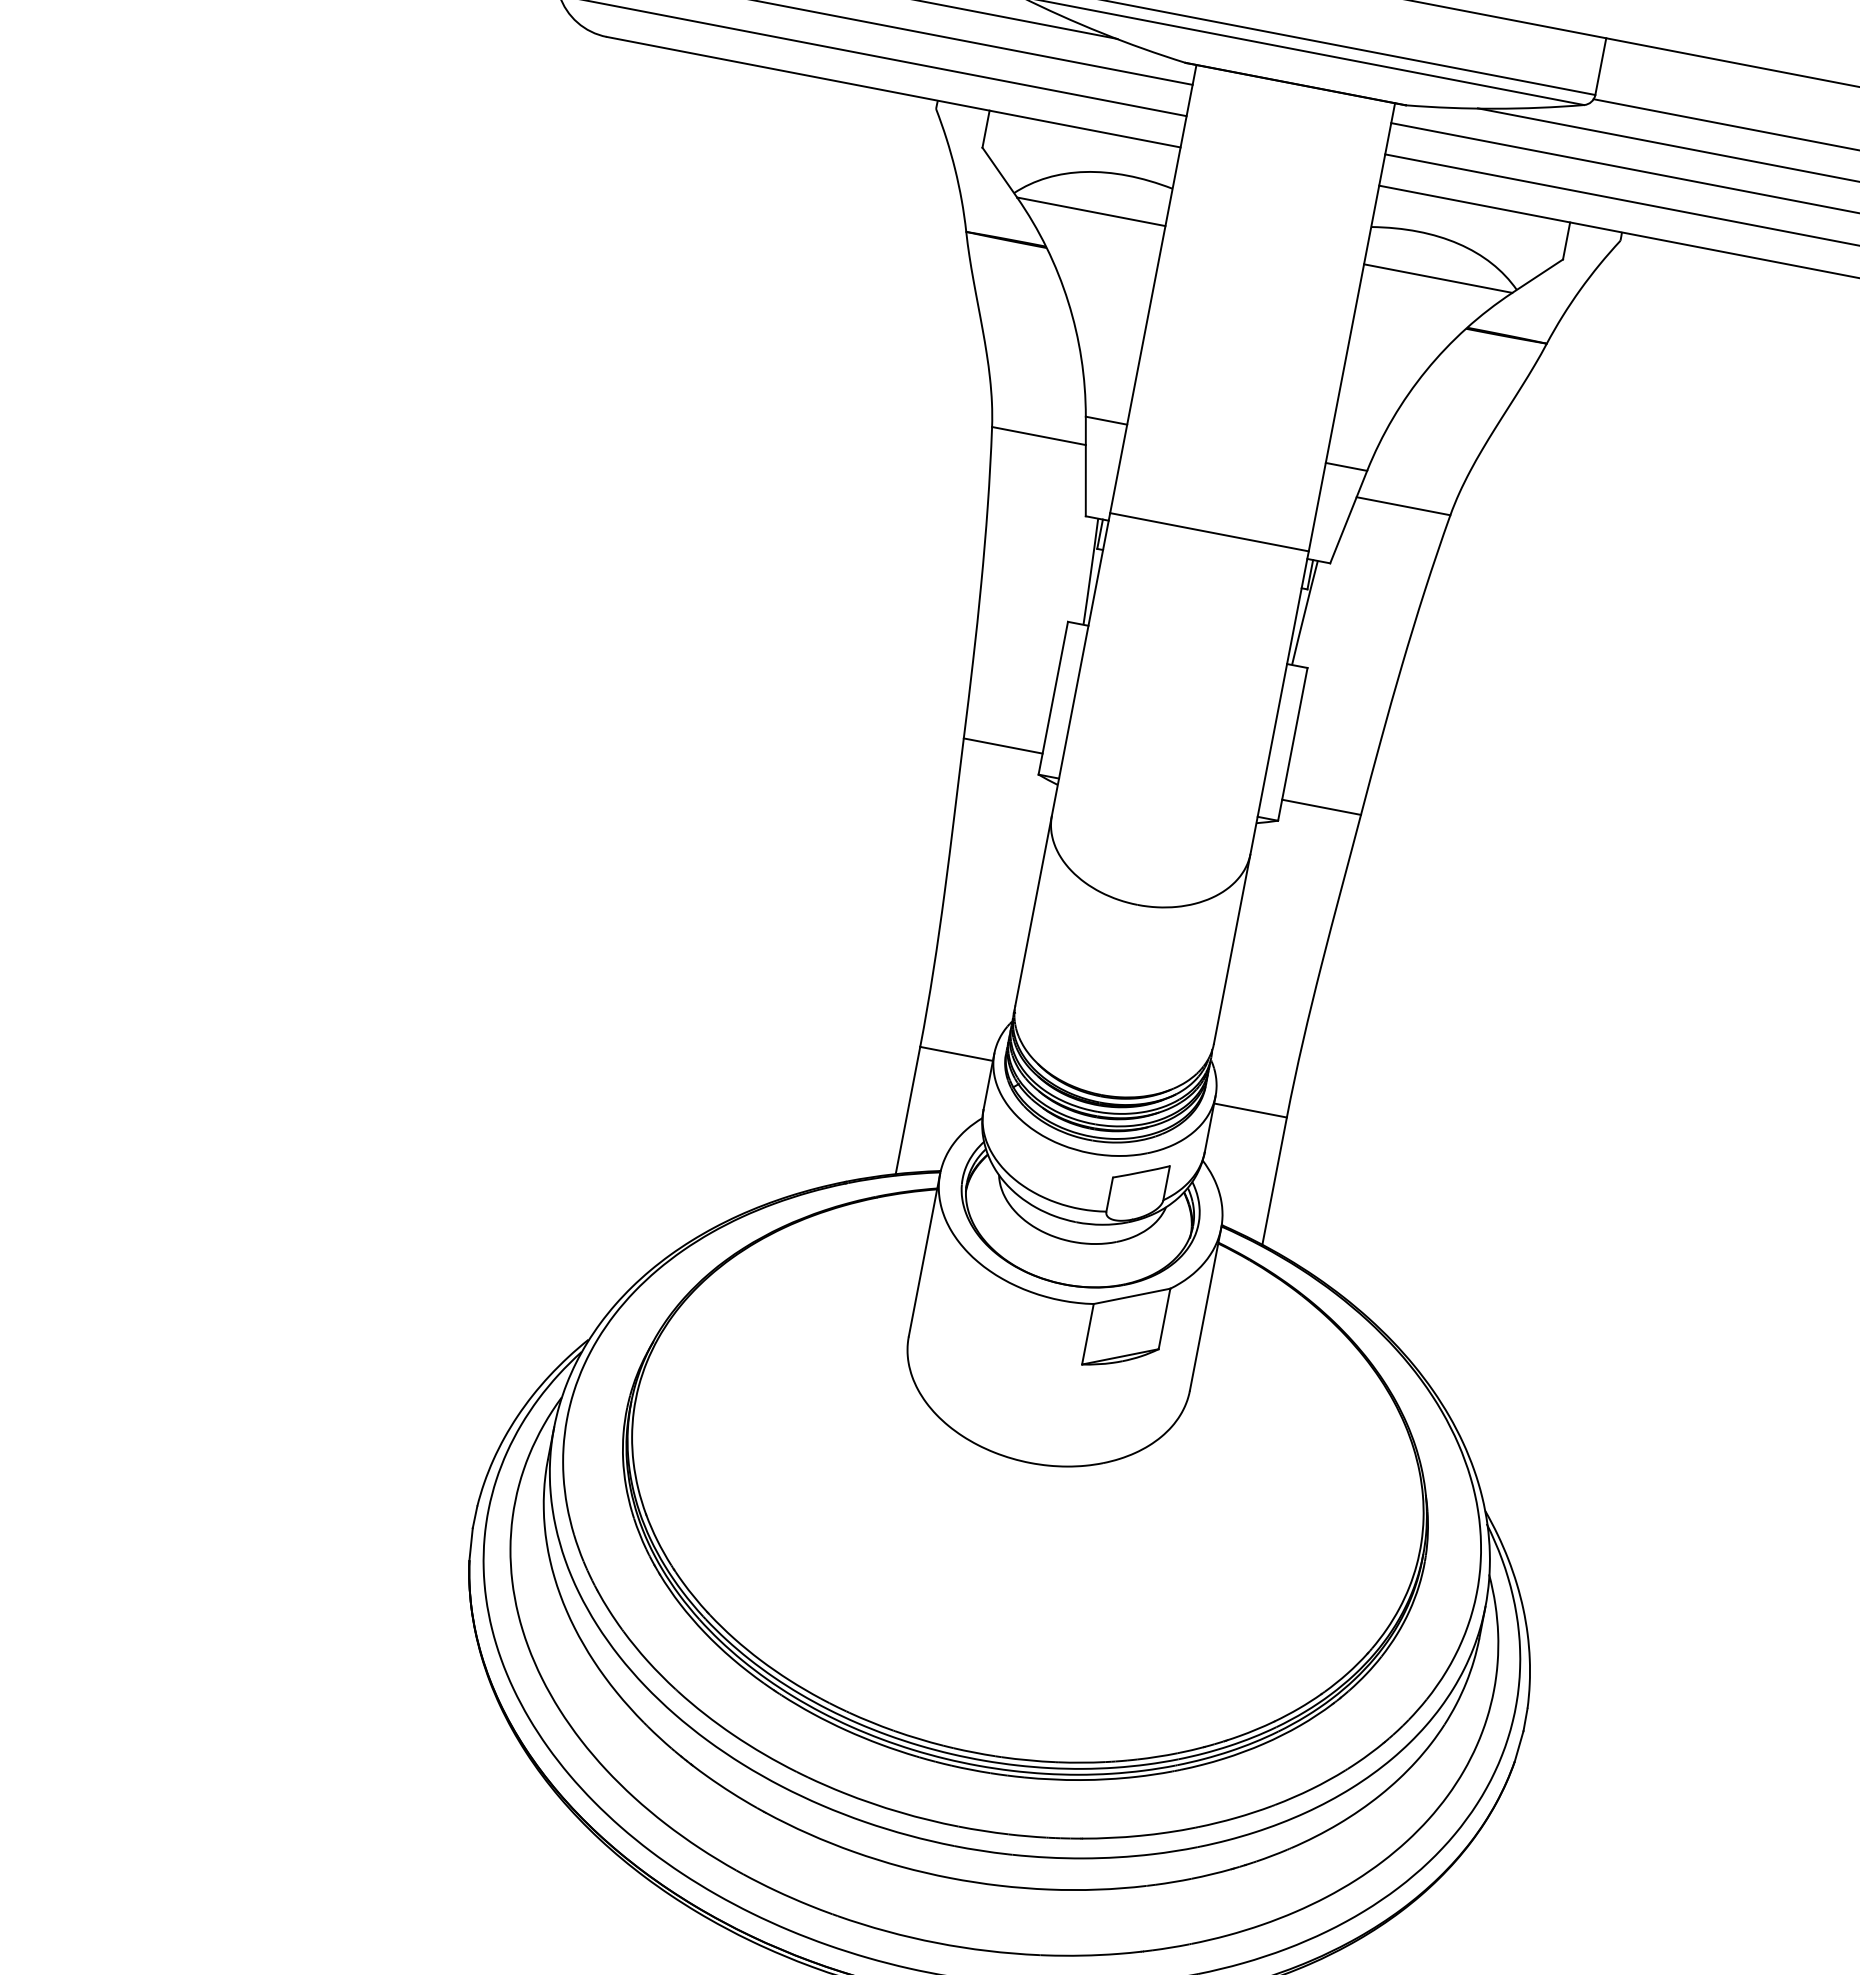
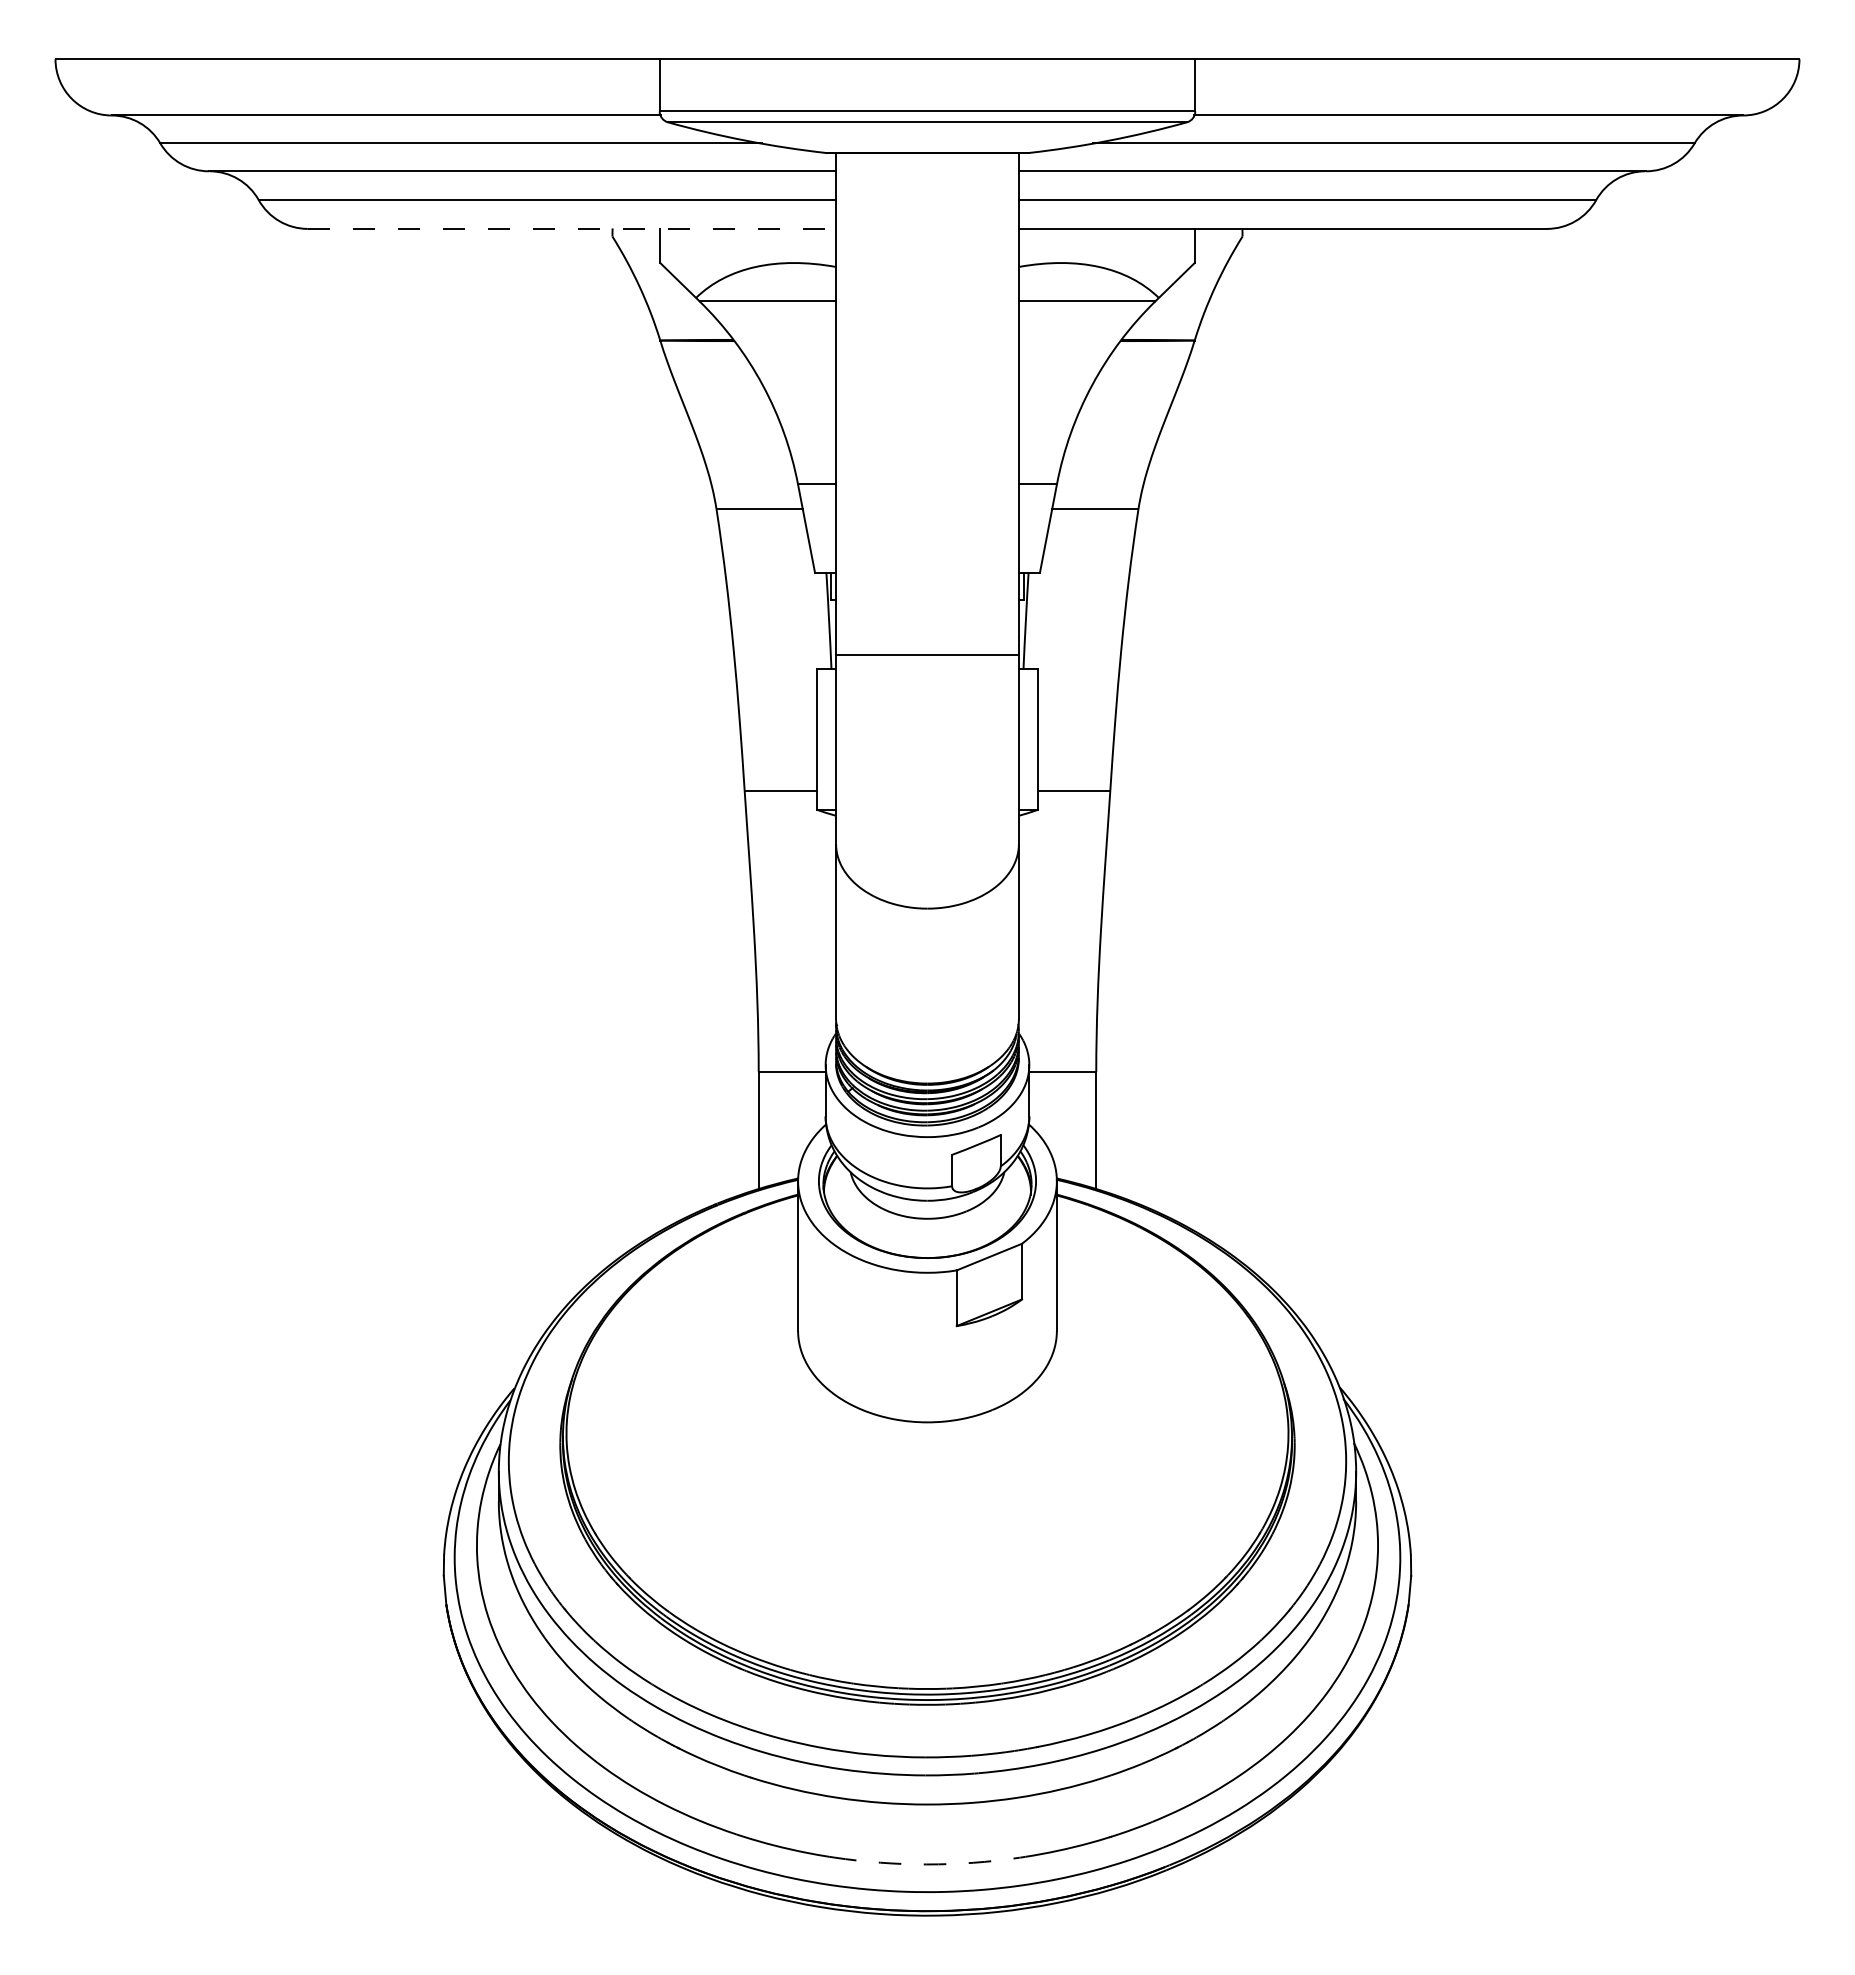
line: (894, 91) -> (572, 228), solid -> dashed
line: (1209, 532) -> (927, 654), moved
arc: (936, 1942) -> (926, 1864), solid -> dashed

